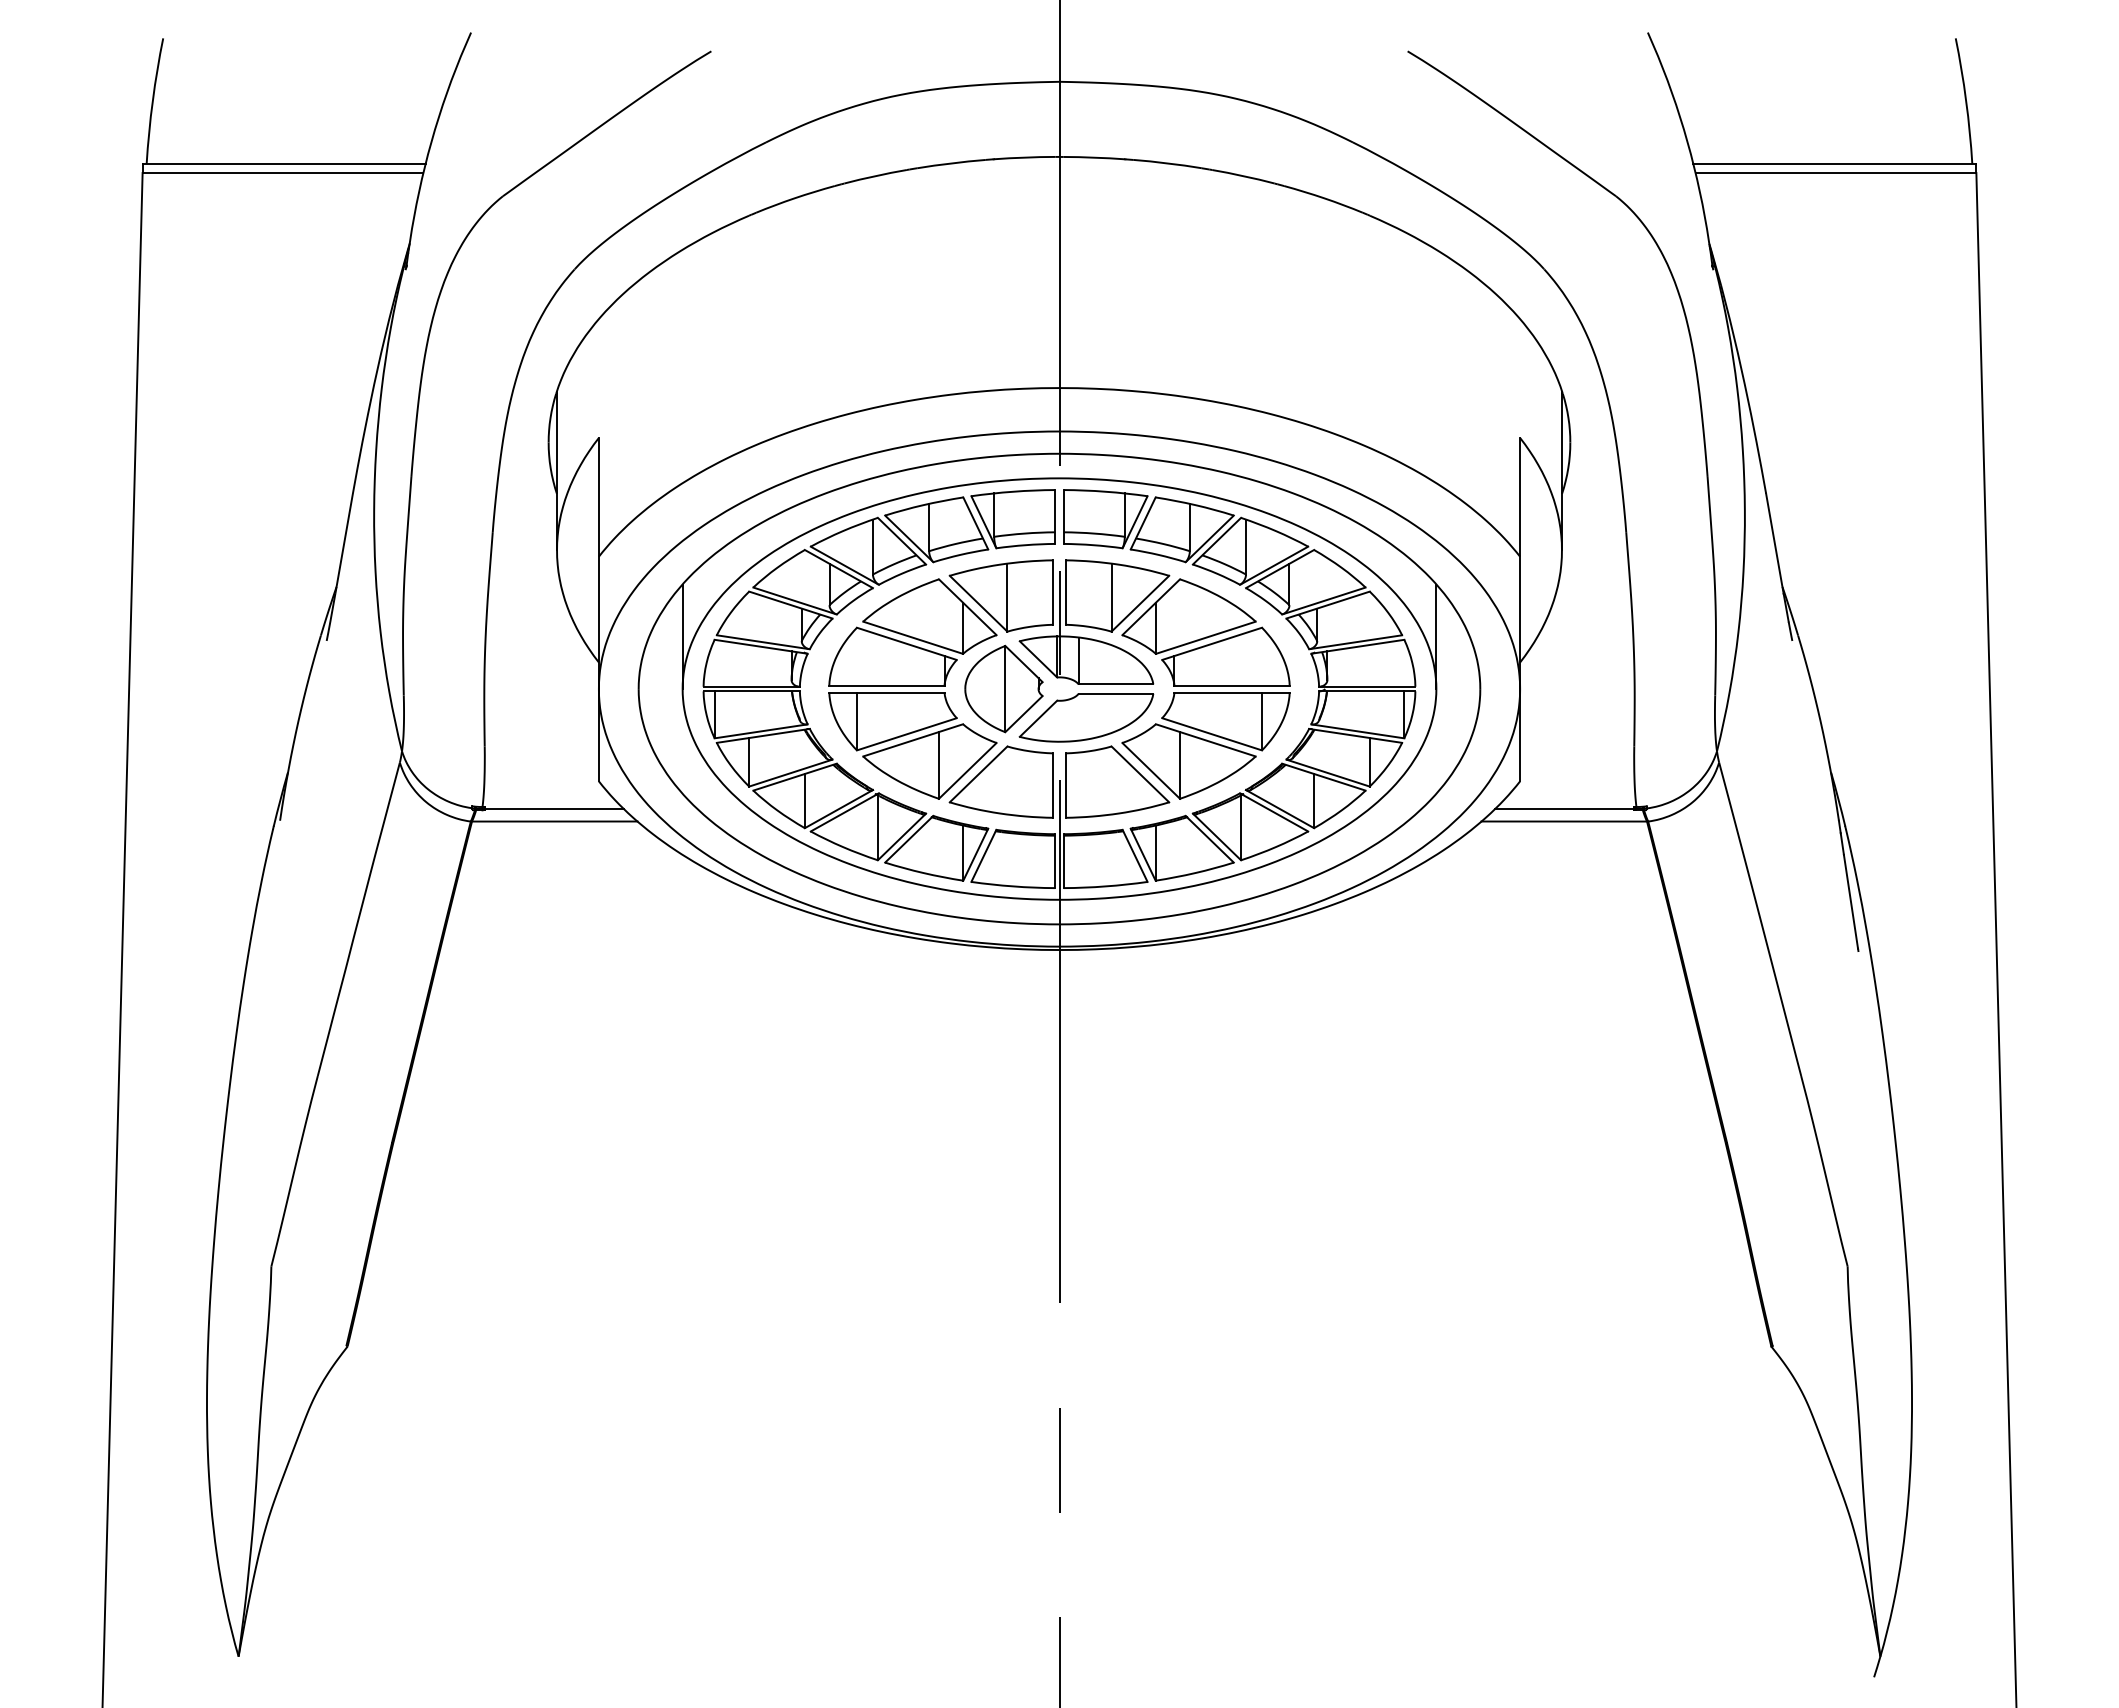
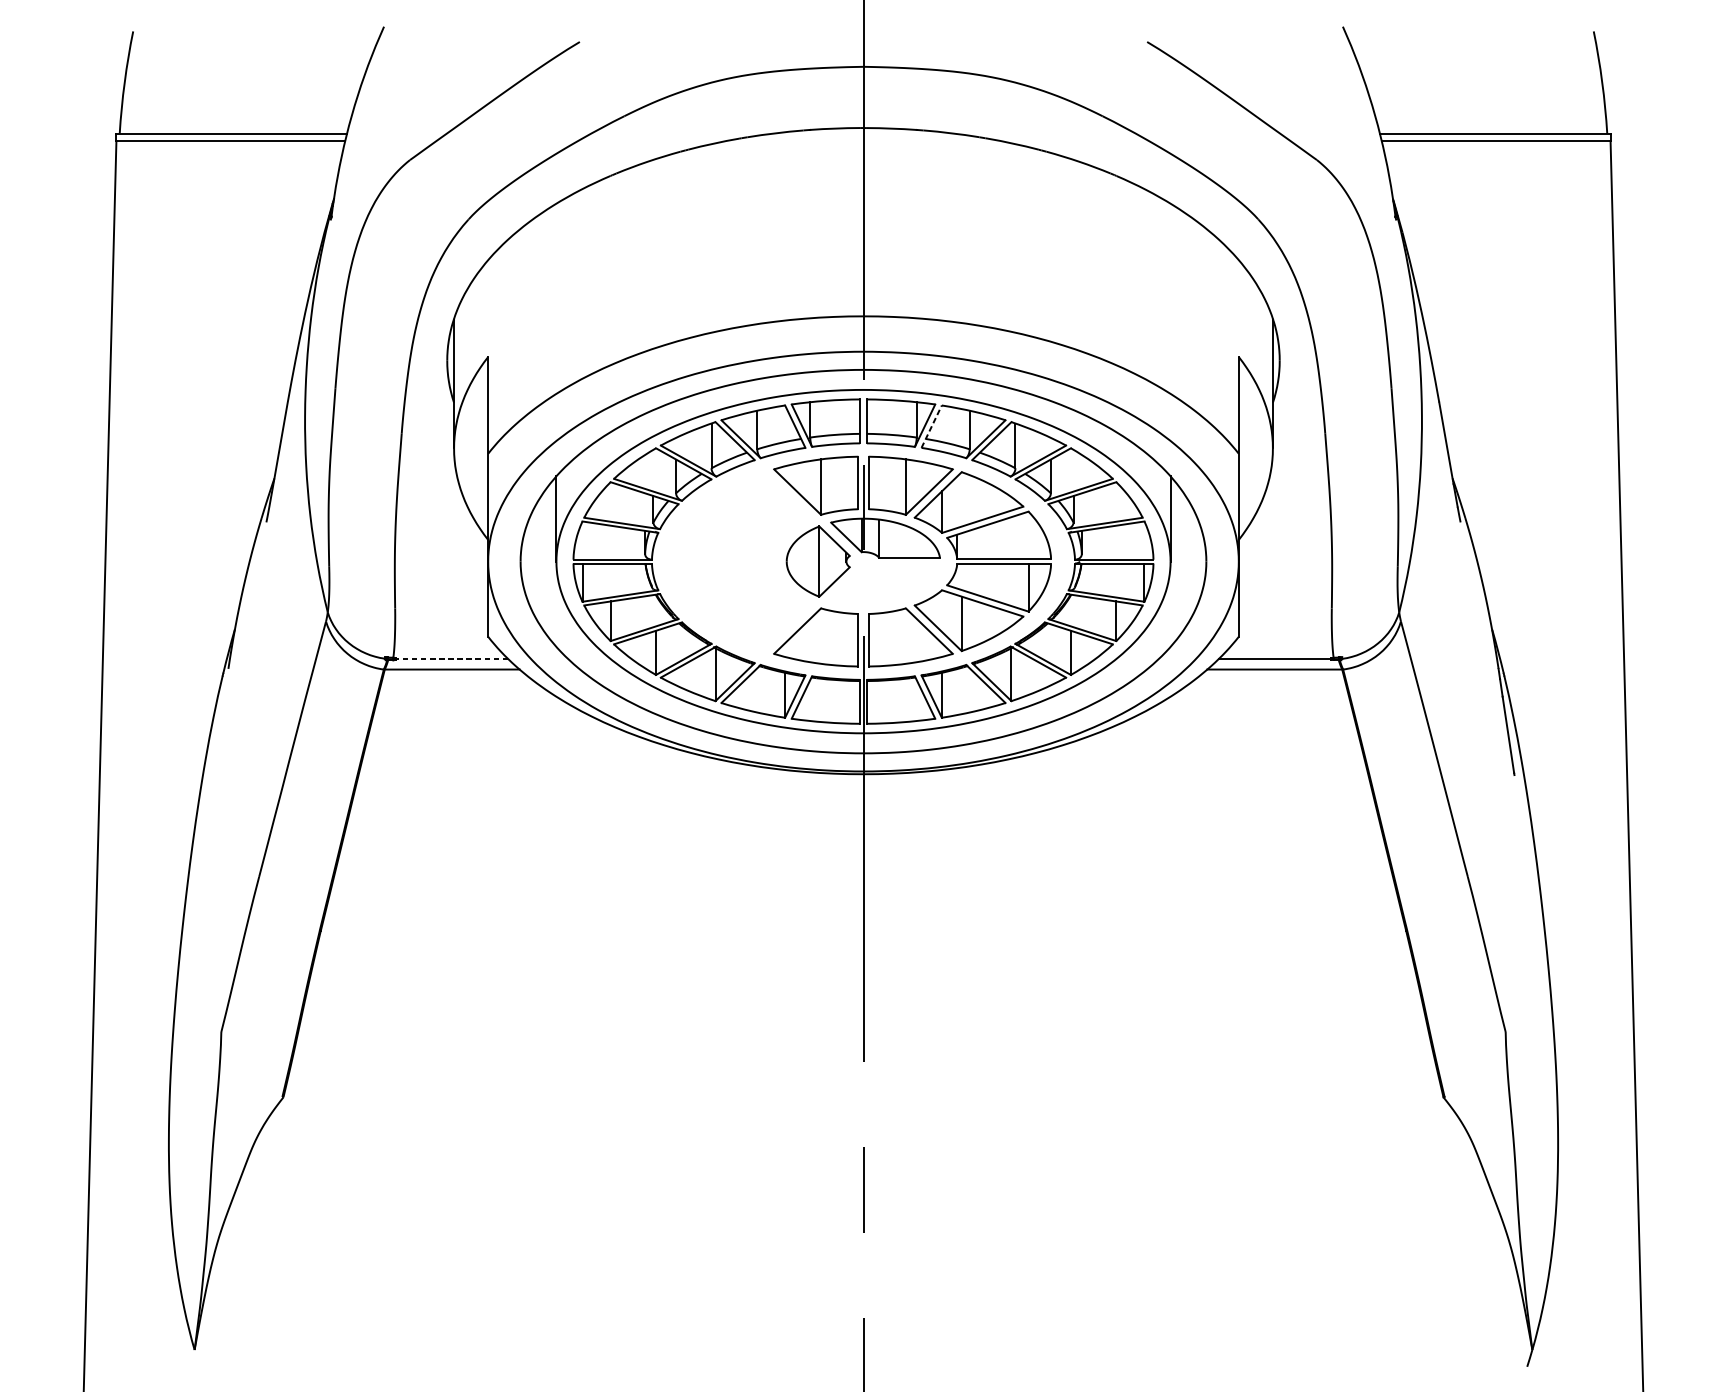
line: (1143, 523) -> (931, 426), solid -> dashed
part: (912, 688) -> (743, 561), removed
part: (1086, 717) -> (885, 584), removed
line: (553, 808) -> (451, 658), solid -> dashed

